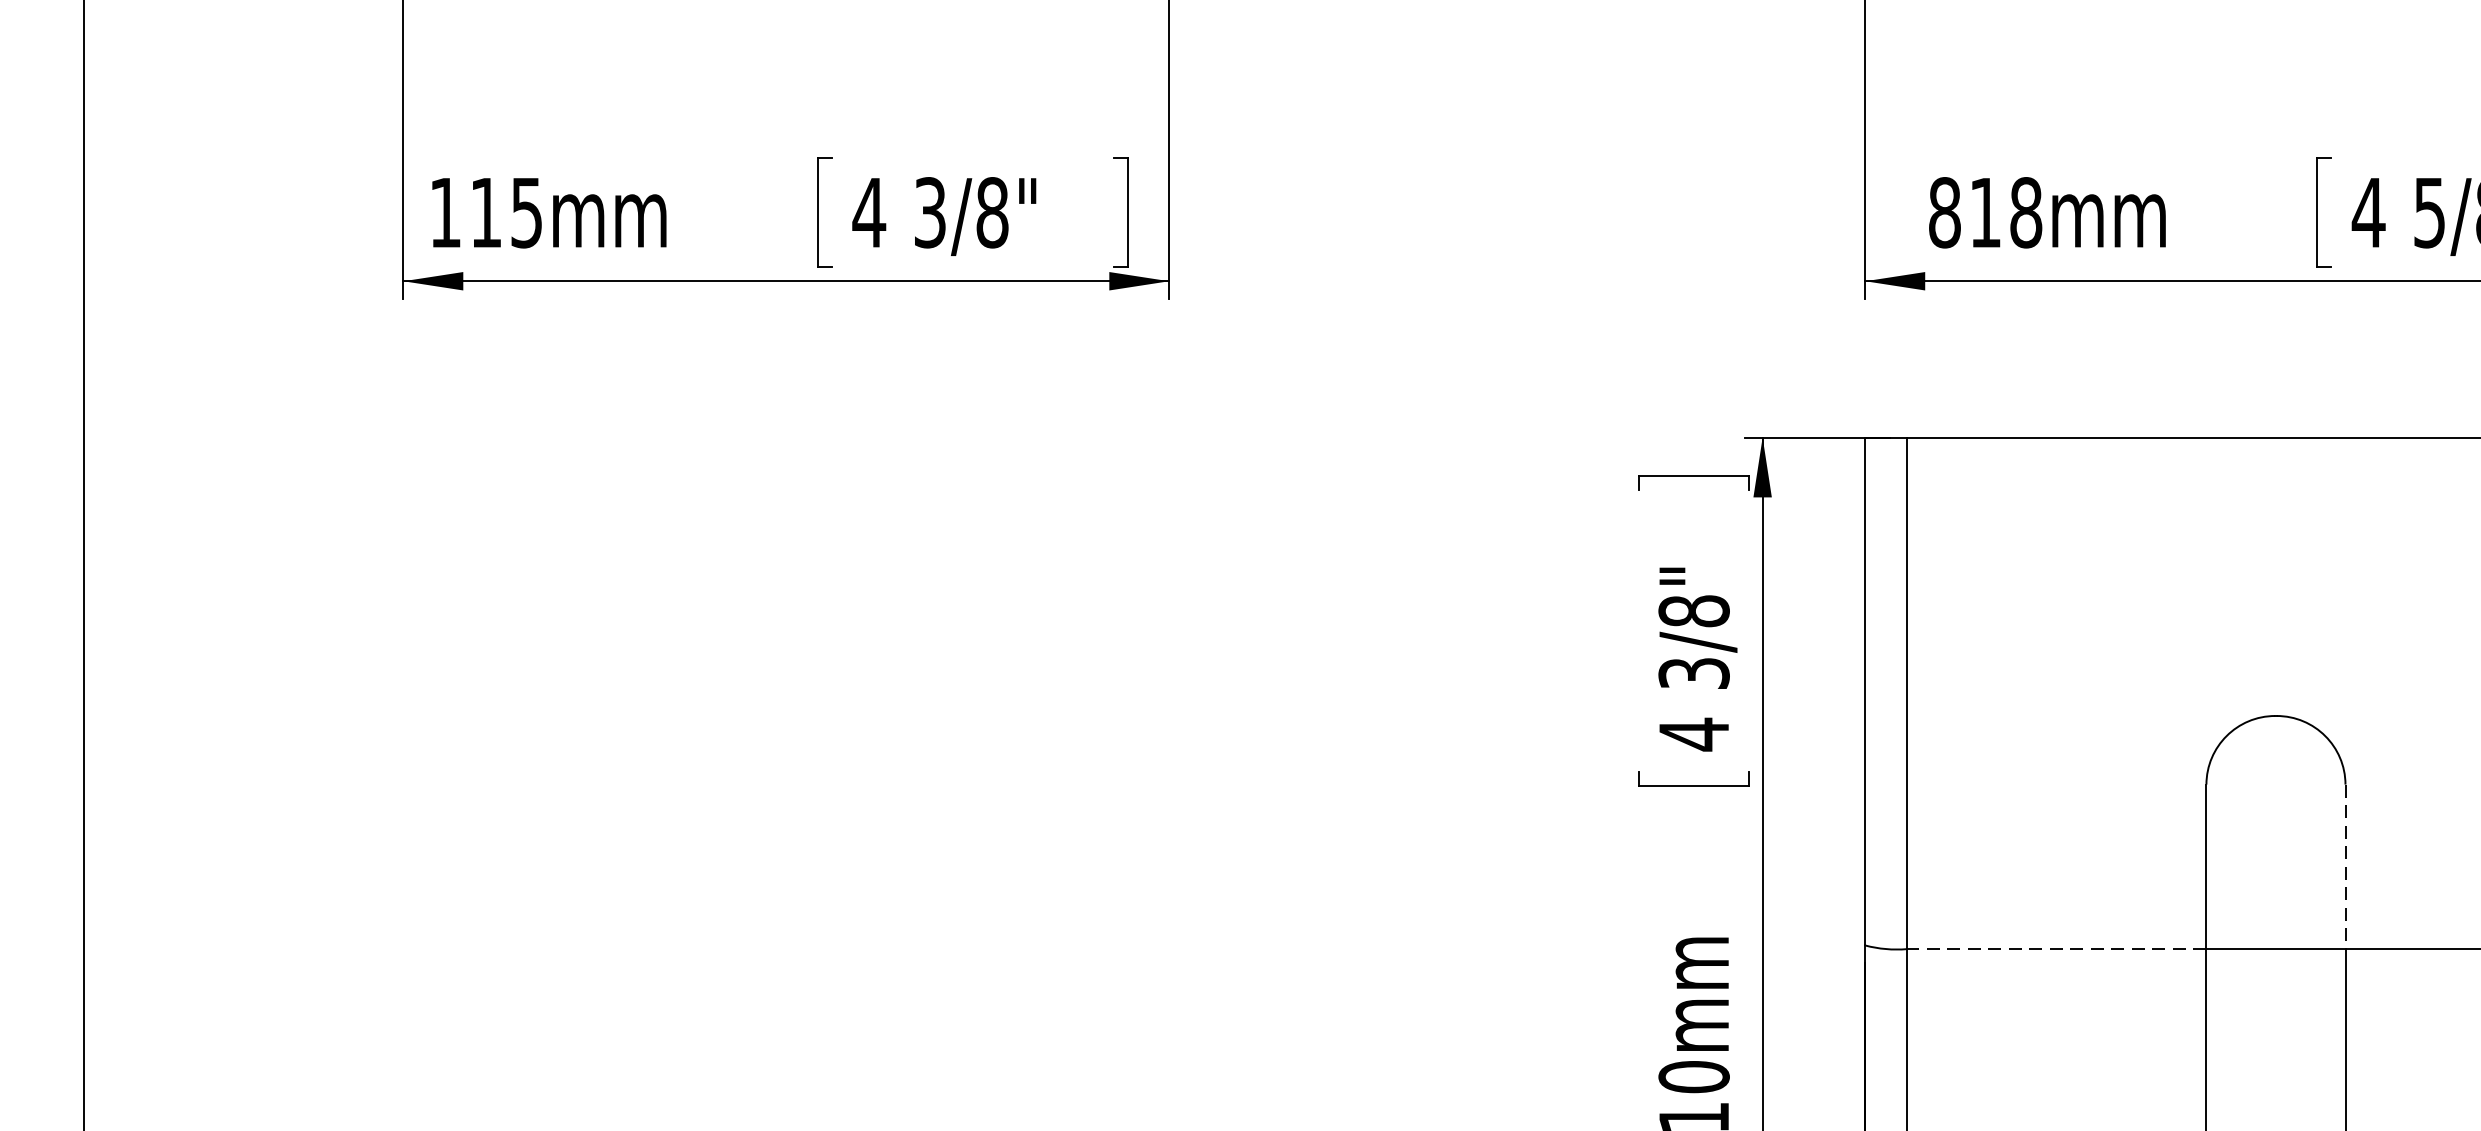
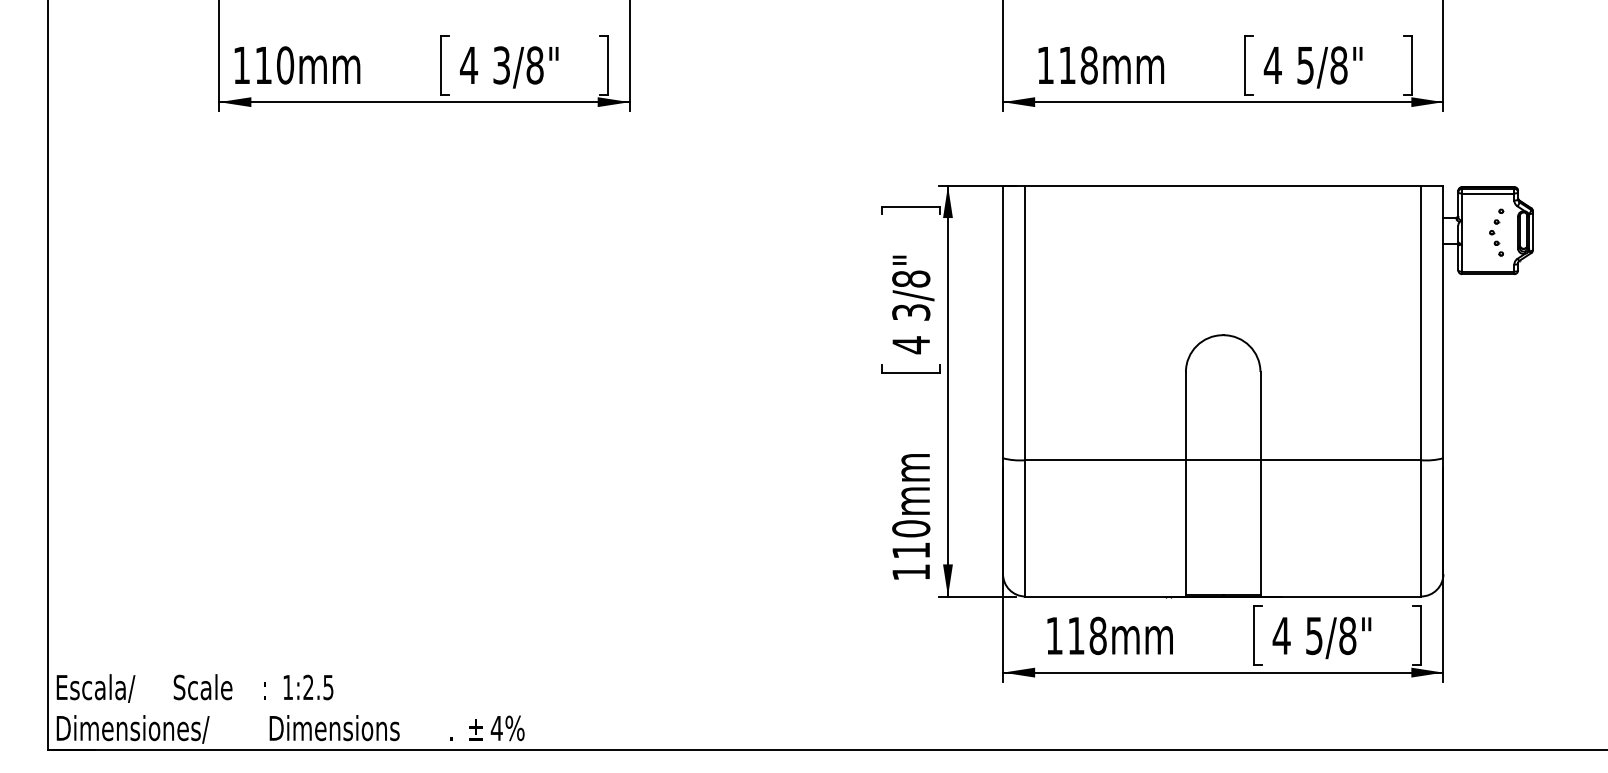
text: (526, 212) -> (285, 65), 115mm -> 110mm
text: (1944, 212) -> (1045, 65), 818mm -> 118mm
line: (2345, 867) -> (1260, 416), dashed -> solid
line: (2056, 949) -> (1105, 460), dashed -> solid

